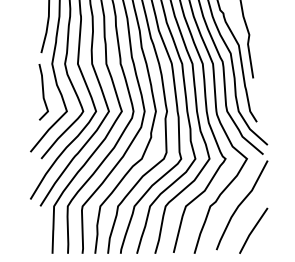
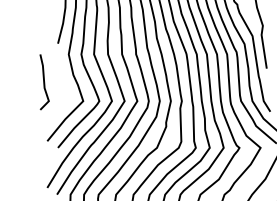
line: (43, 92) -> (44, 82), moved

